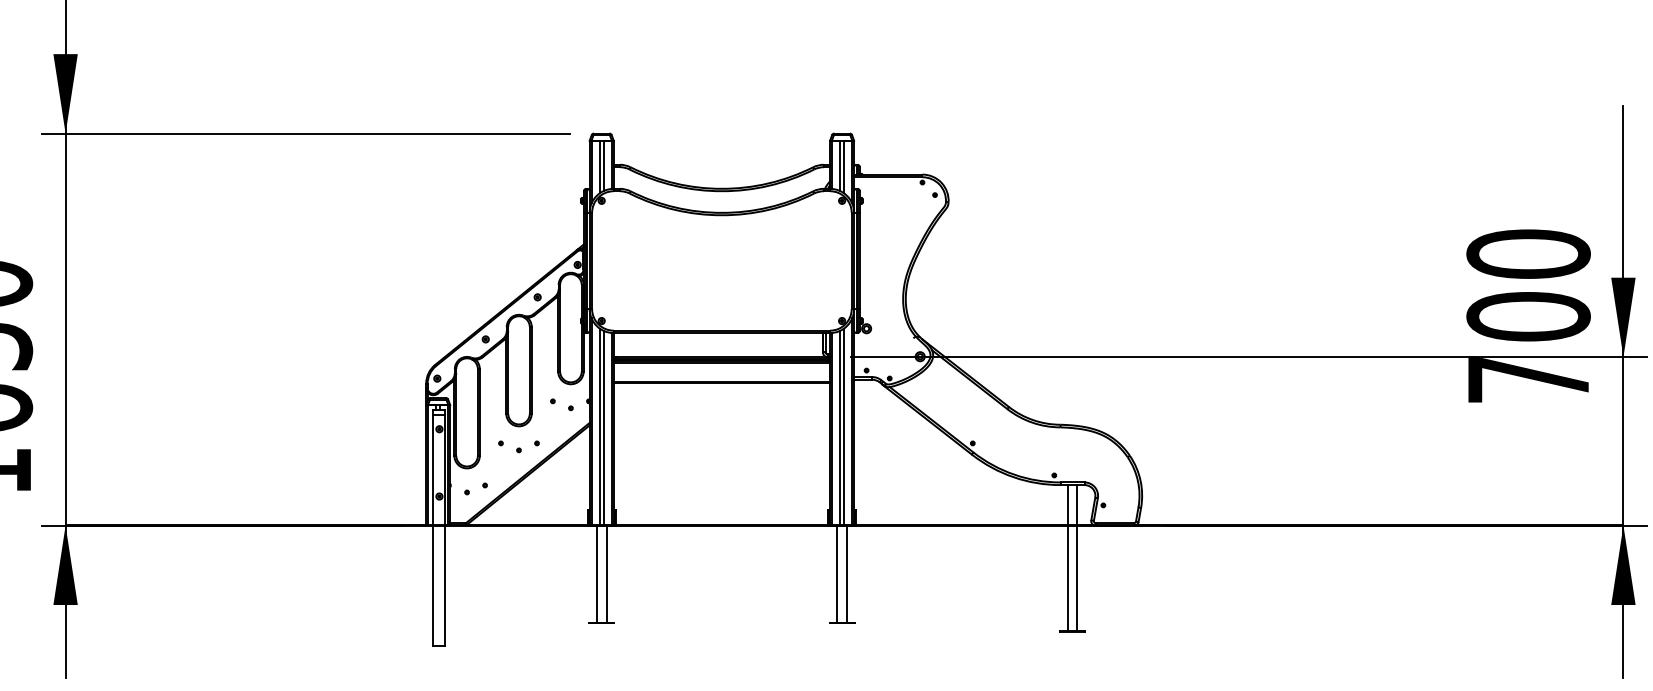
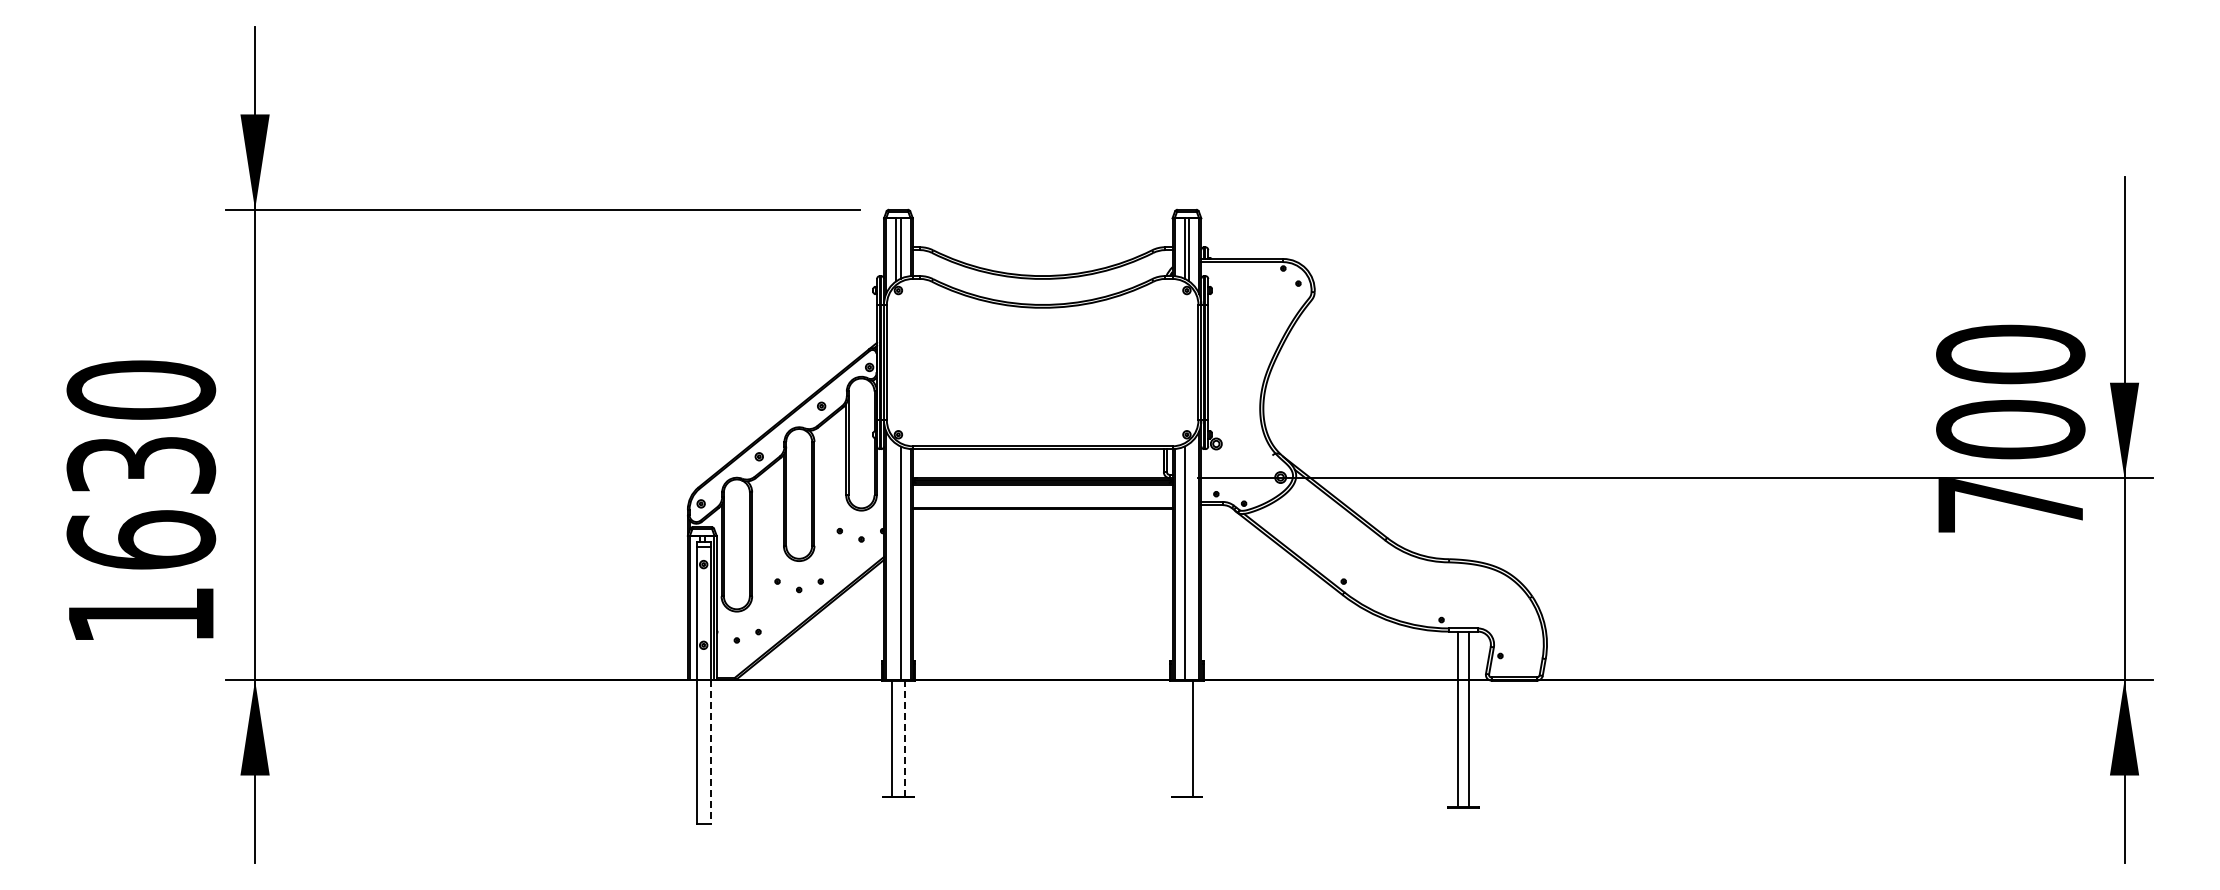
line: (600, 426) -> (896, 561), removed
line: (844, 426) -> (1189, 561), removed
line: (606, 574) -> (904, 738), solid -> dashed
line: (836, 574) -> (1180, 738), removed
line: (445, 585) -> (710, 752), solid -> dashed

